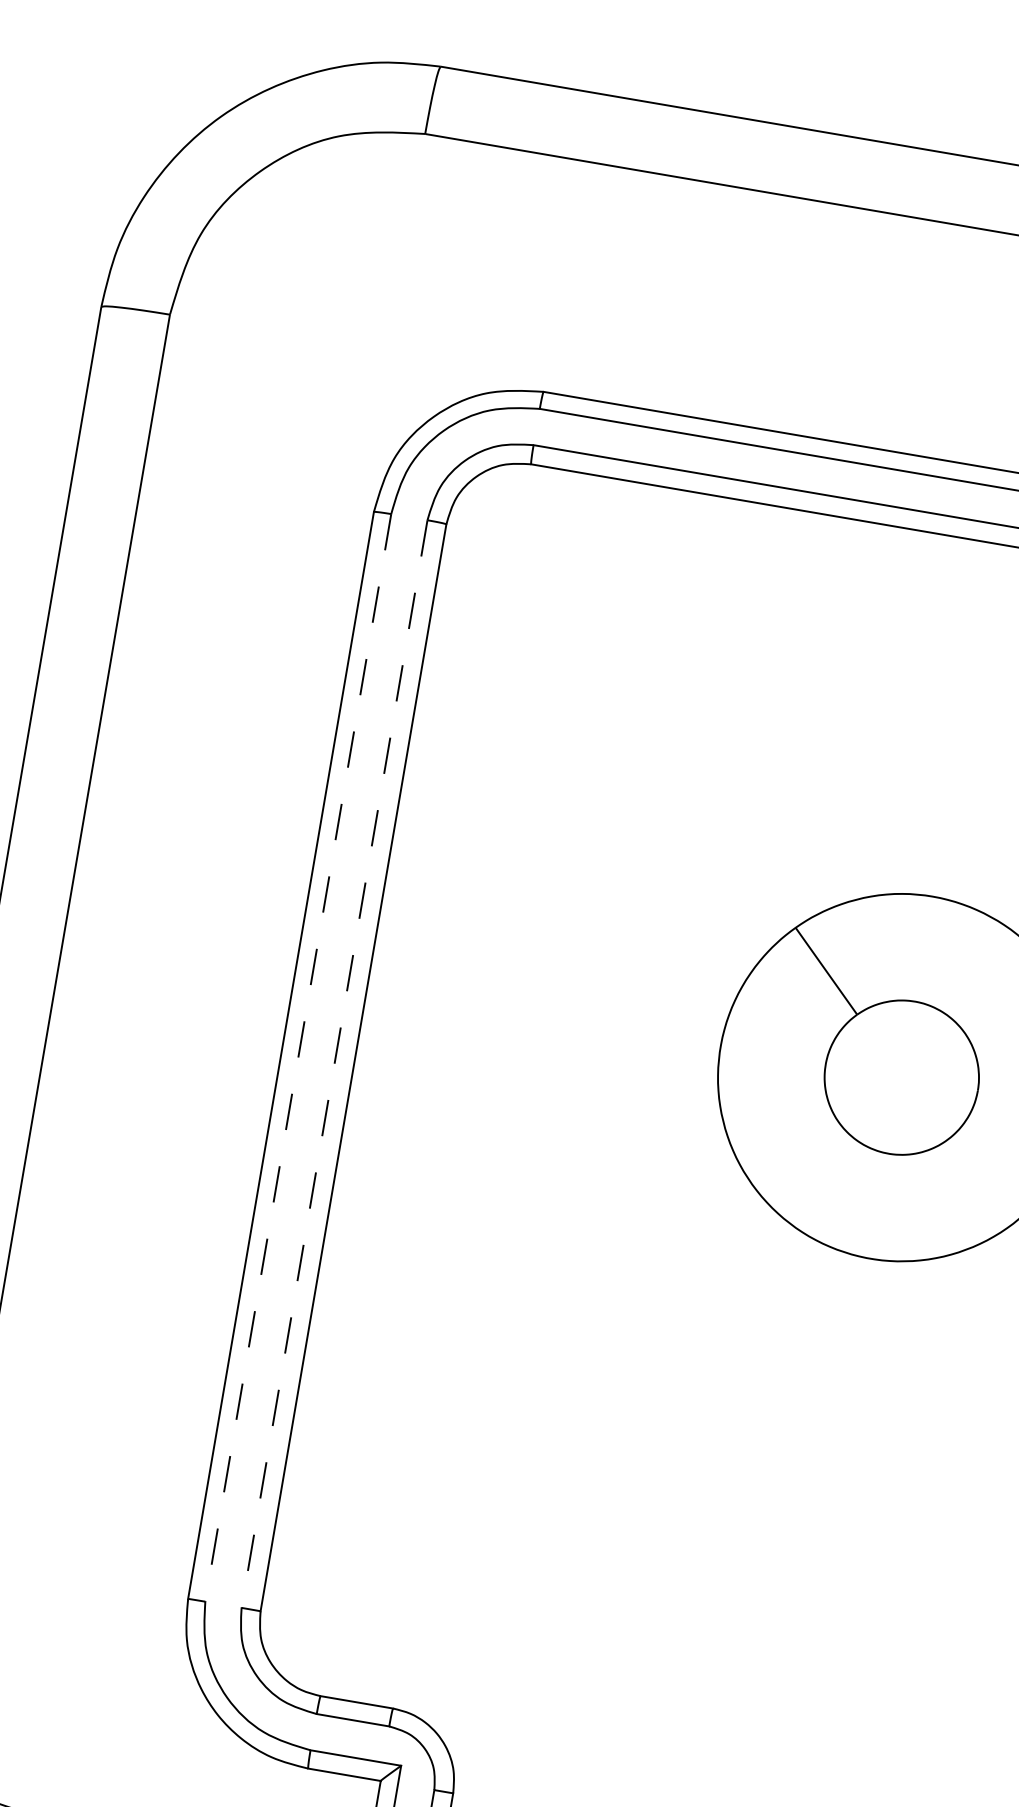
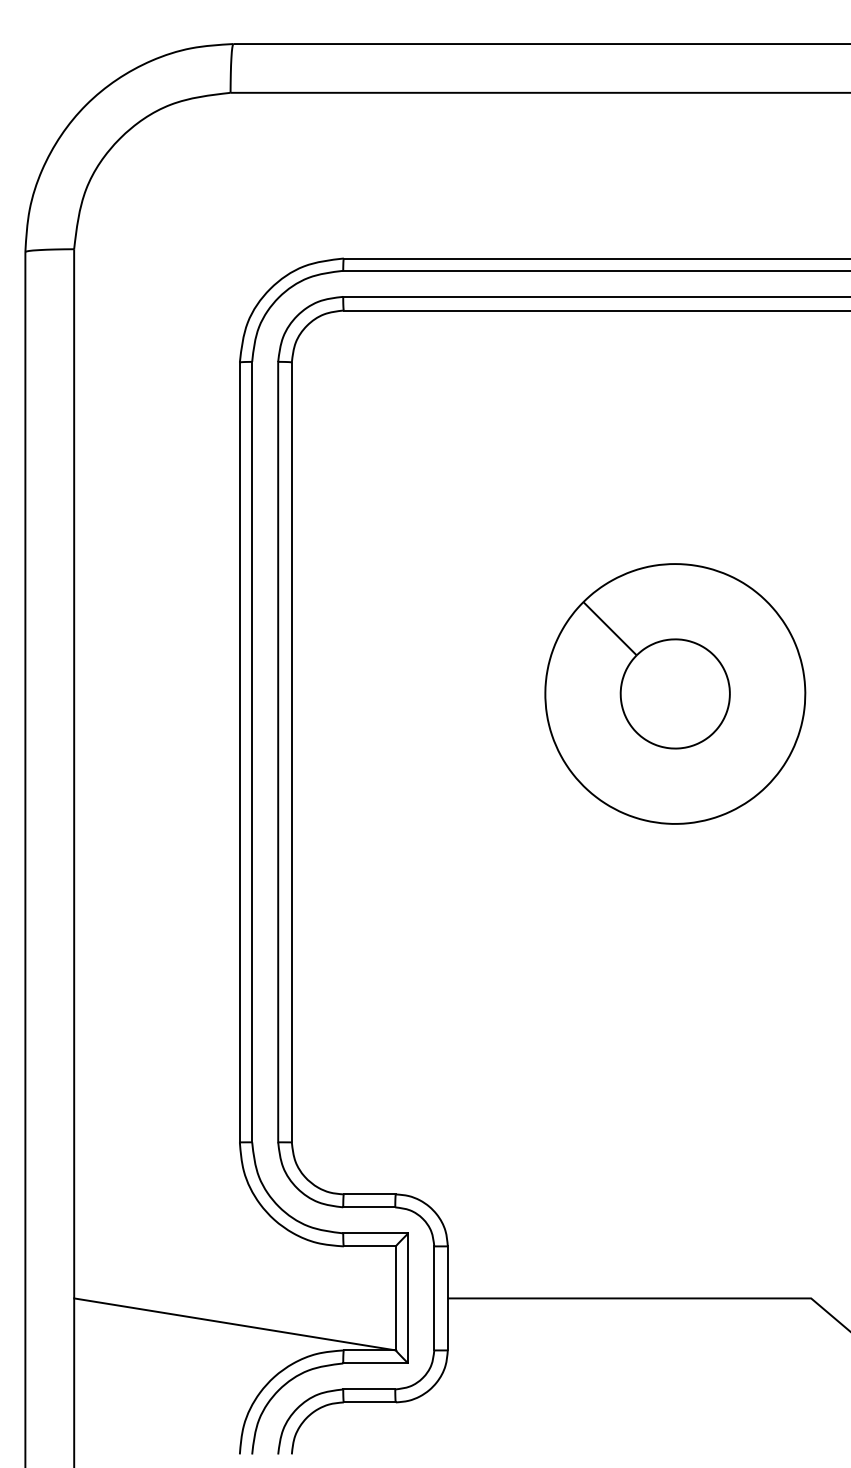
line: (298, 1058) -> (252, 752), dashed -> solid
line: (334, 1064) -> (278, 752), dashed -> solid

